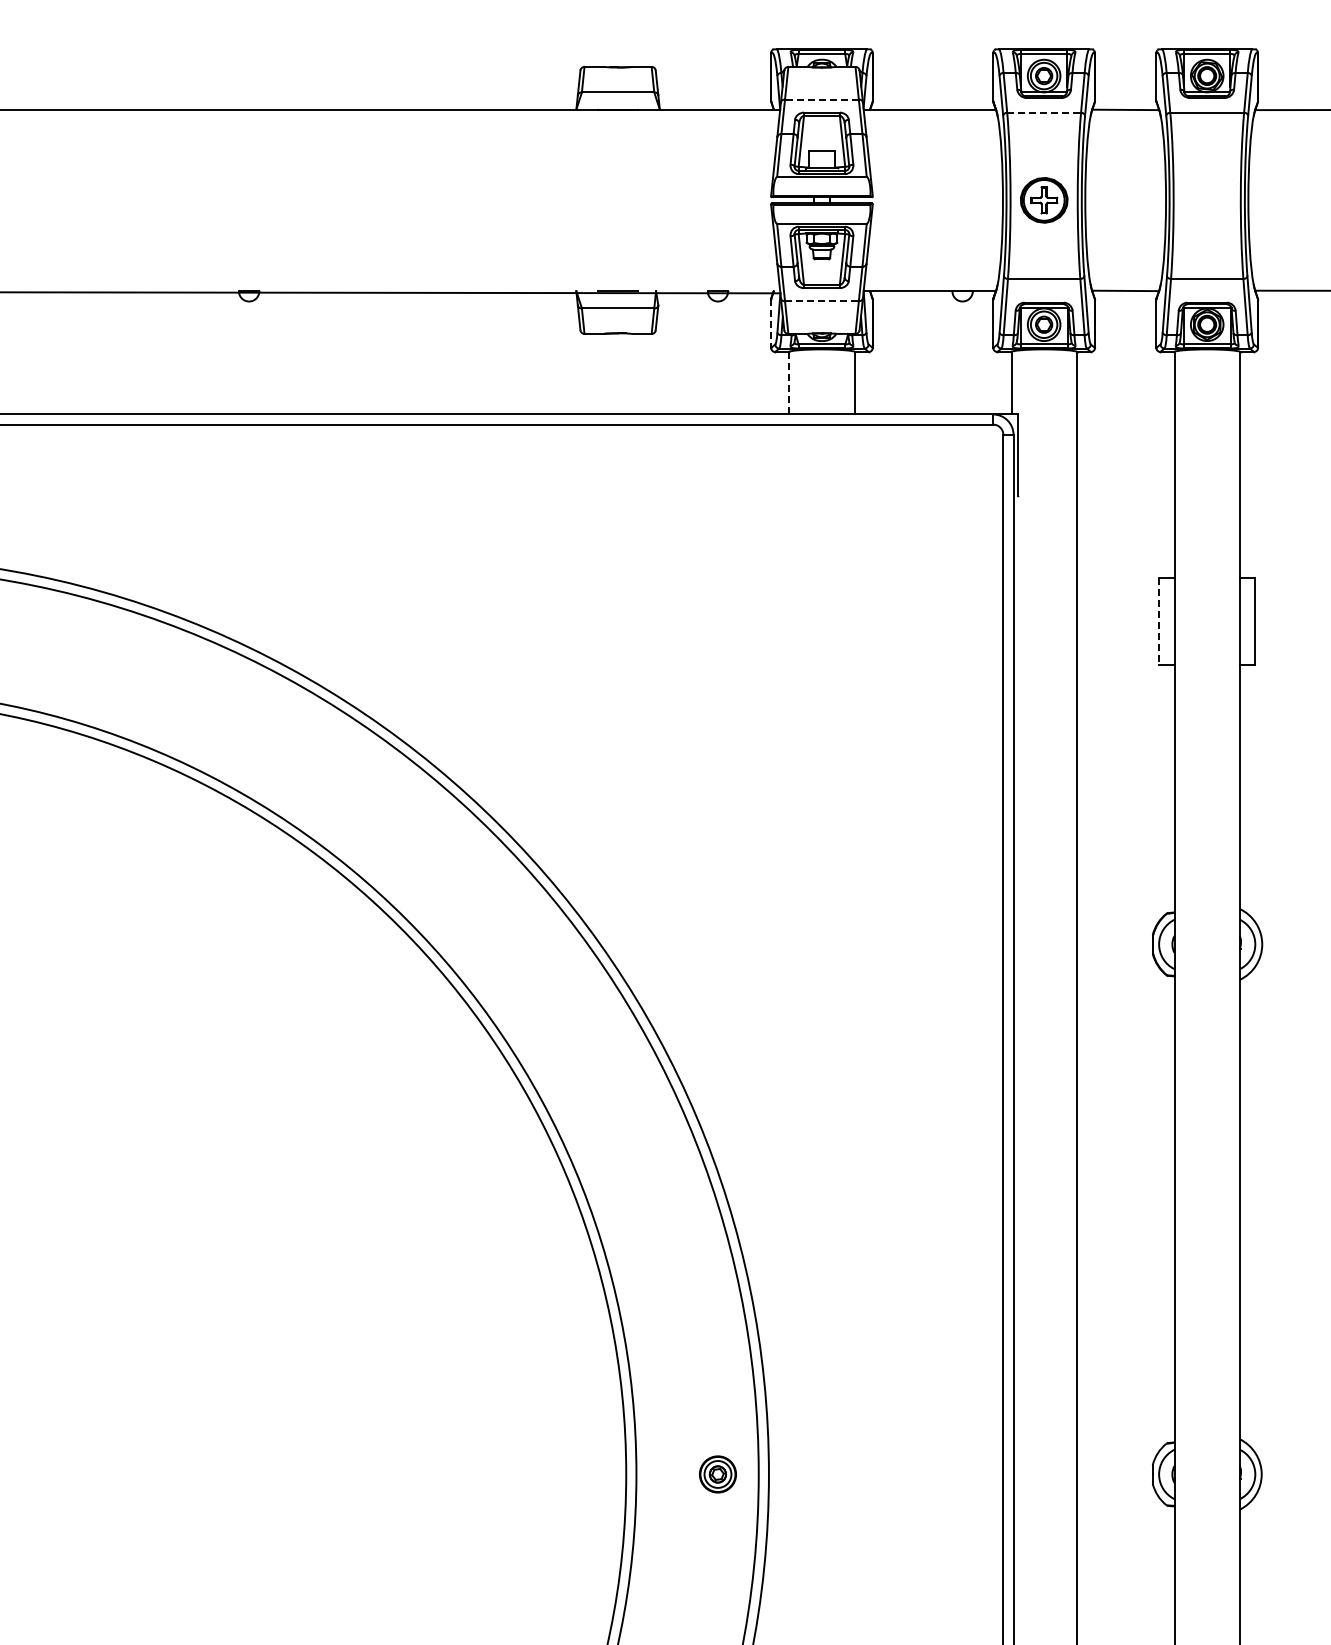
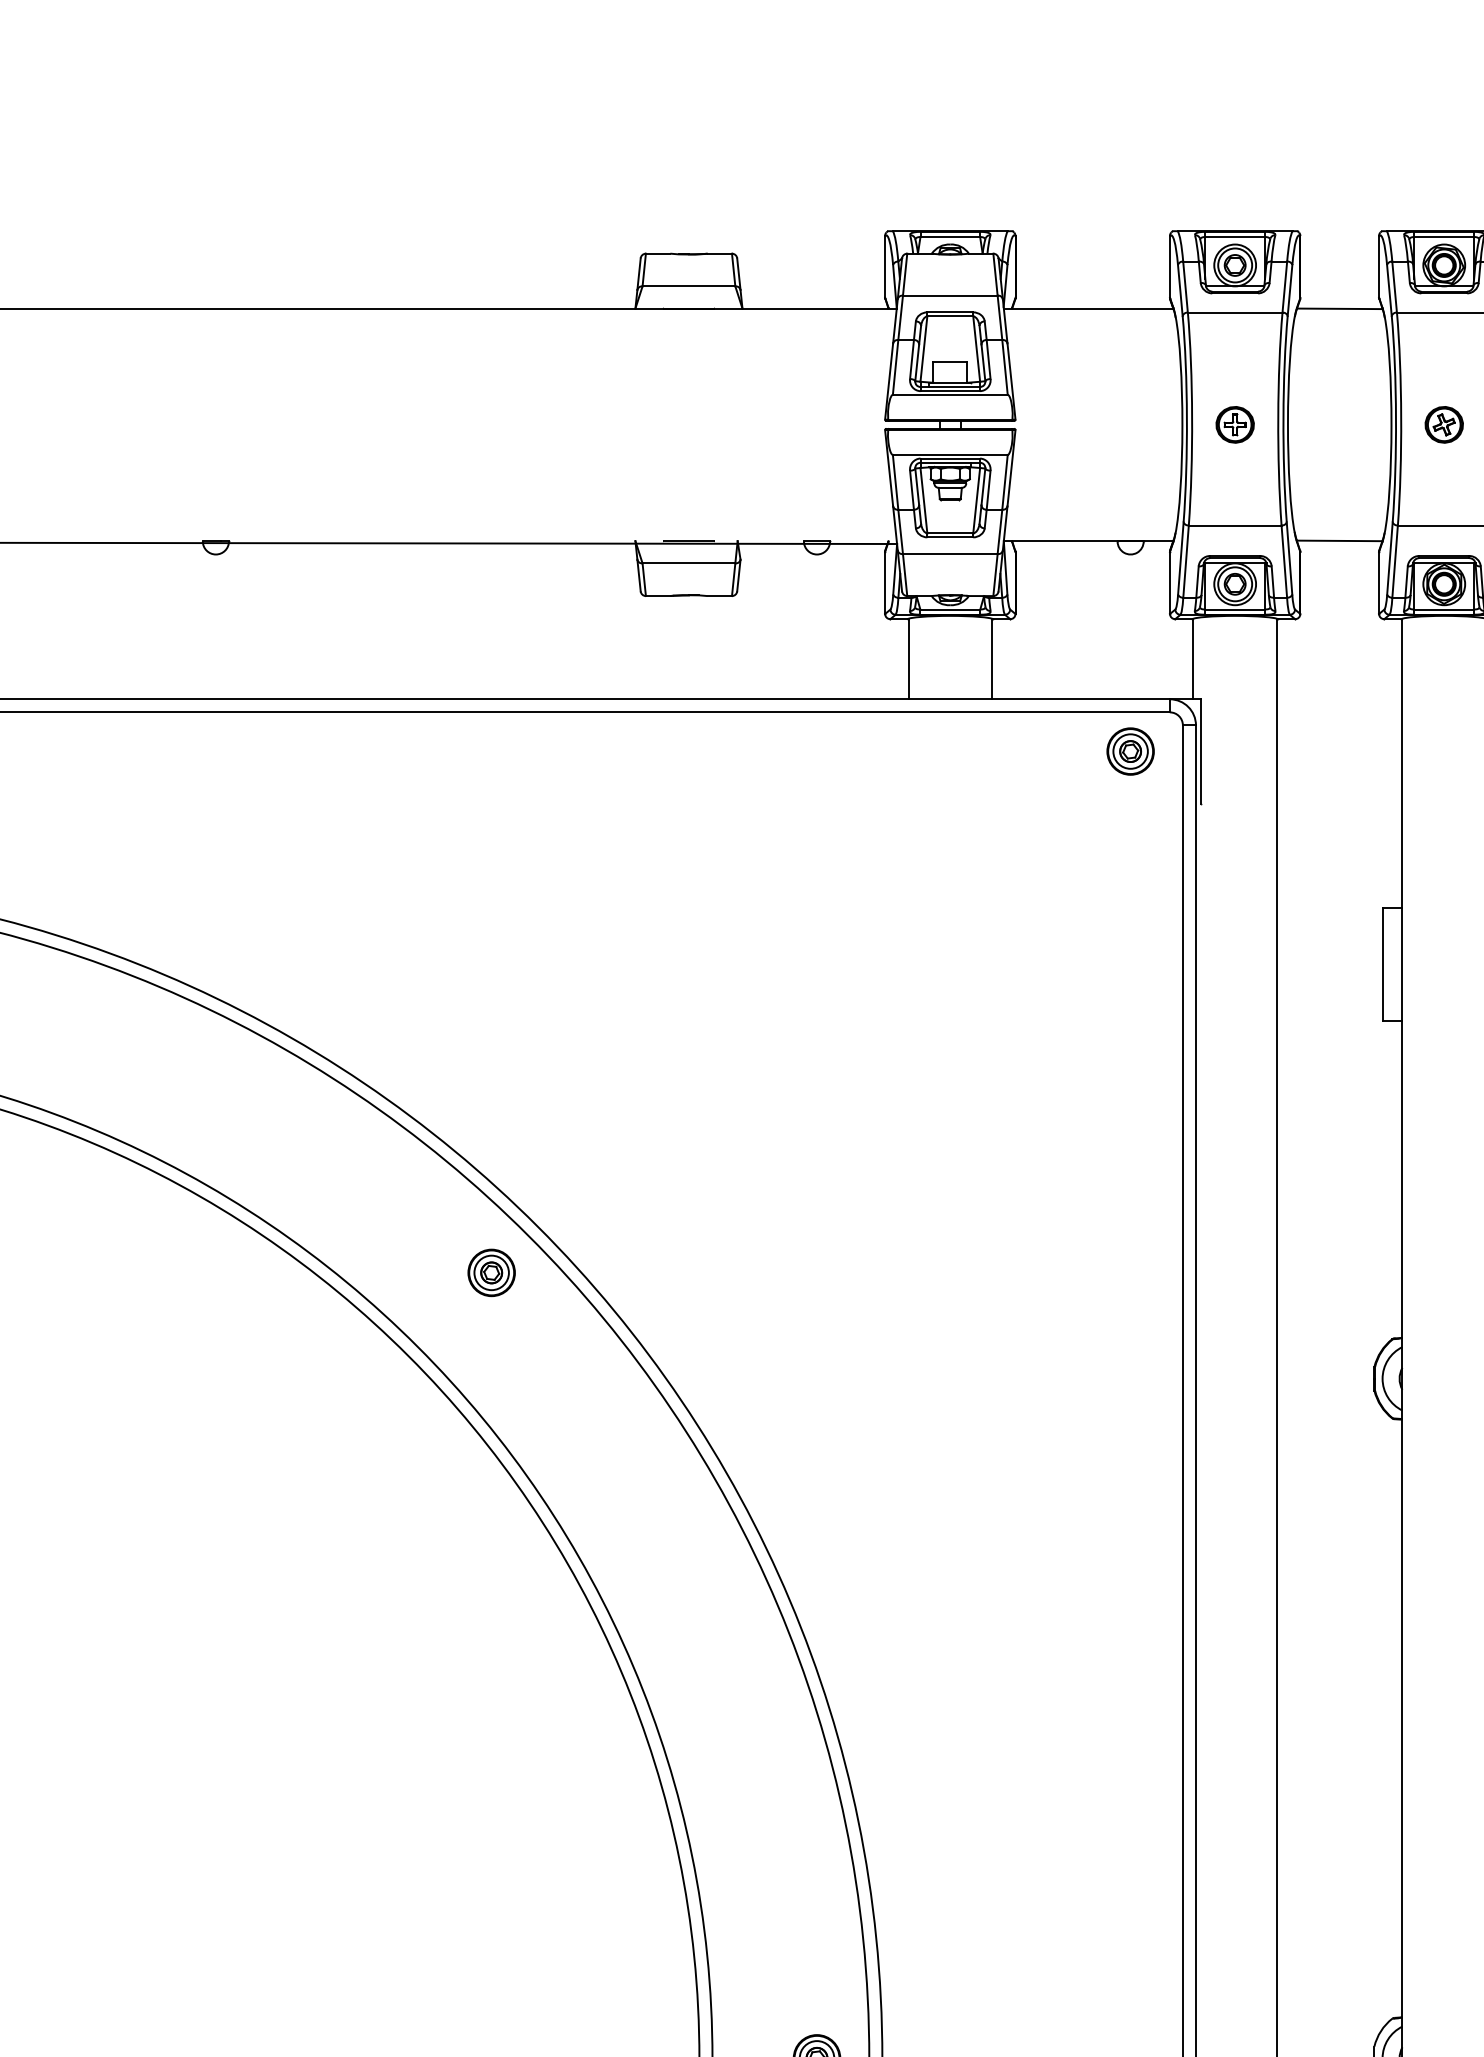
line: (821, 99) -> (949, 295), dashed -> solid
line: (1044, 112) -> (1235, 312), dashed -> solid
part: (1043, 200) -> (1234, 424), size x0.62
part: (1206, 200) -> (1443, 424), added
line: (821, 301) -> (949, 554), dashed -> solid
line: (771, 324) -> (885, 583), dashed -> solid
line: (789, 383) -> (908, 659), dashed -> solid
part: (962, 455) -> (1130, 751), added
line: (1159, 621) -> (1383, 964), dashed -> solid
part: (464, 861) -> (492, 1272), added

